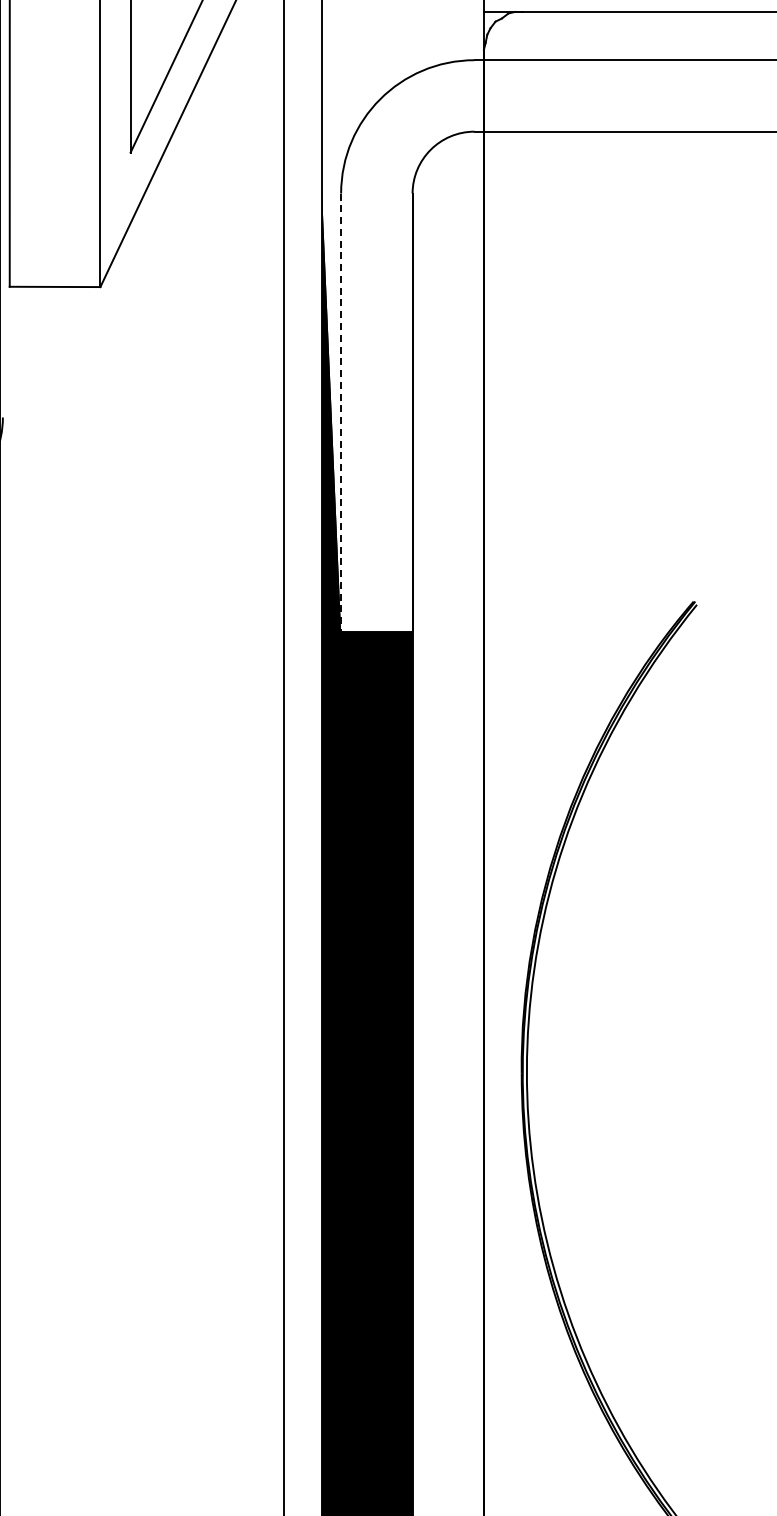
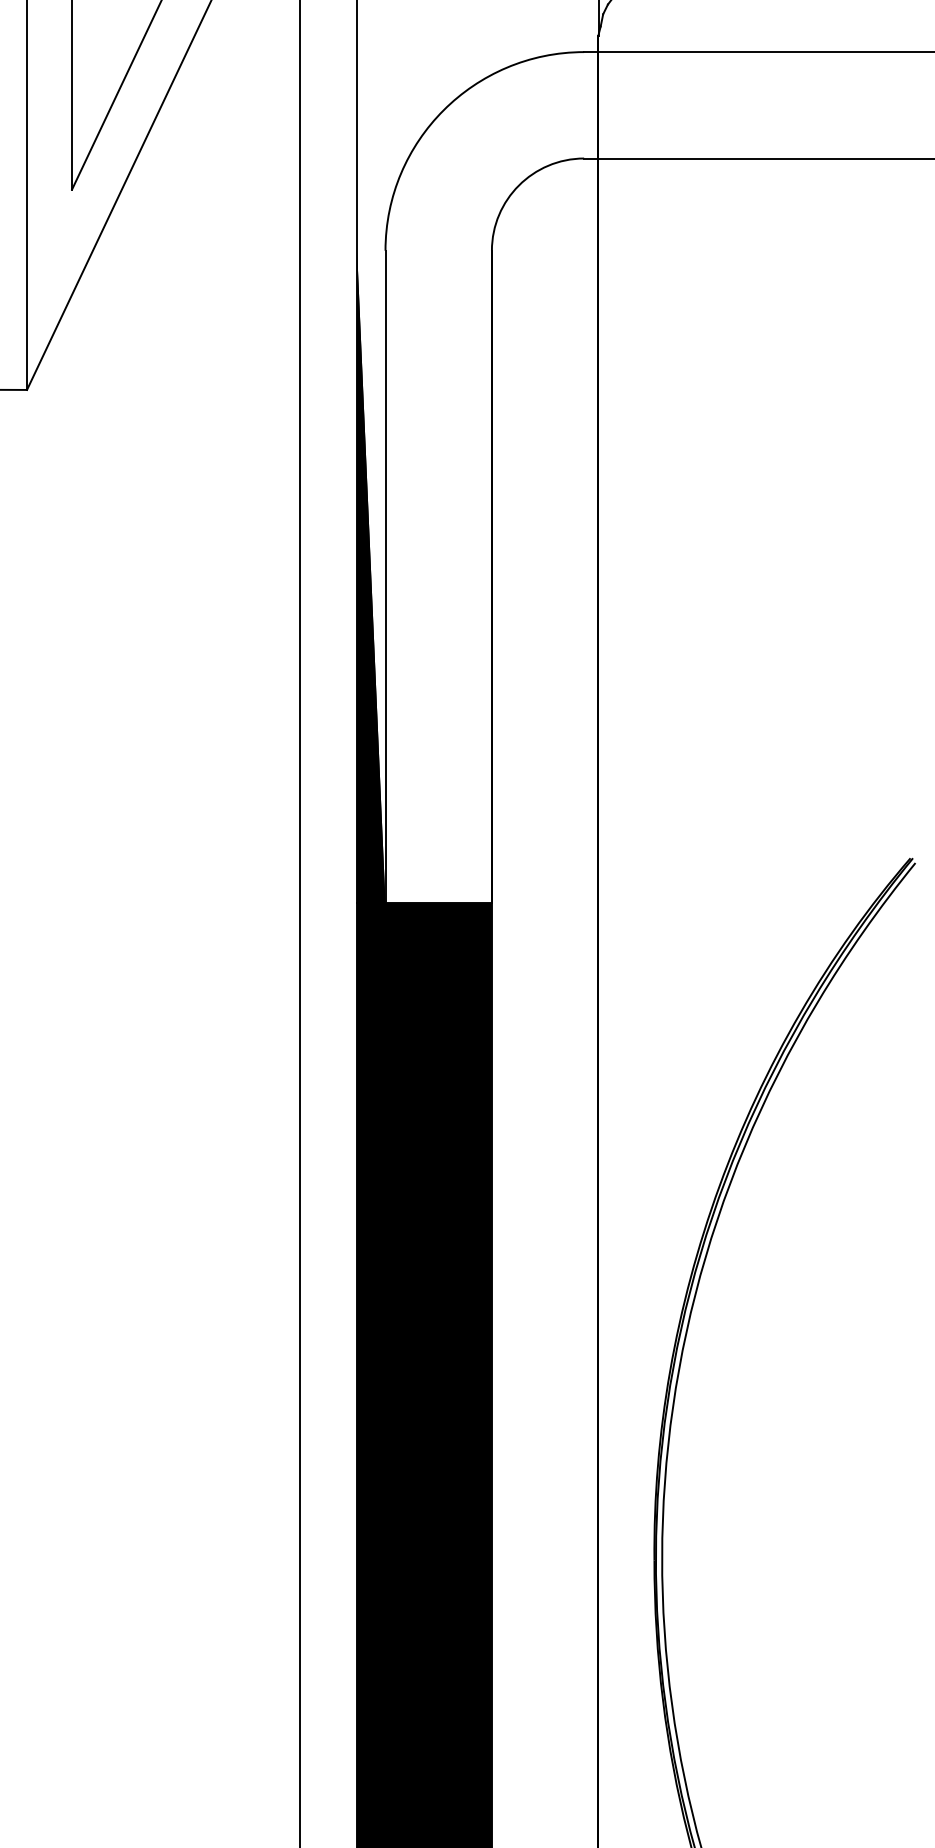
line: (341, 413) -> (386, 578), dashed -> solid

